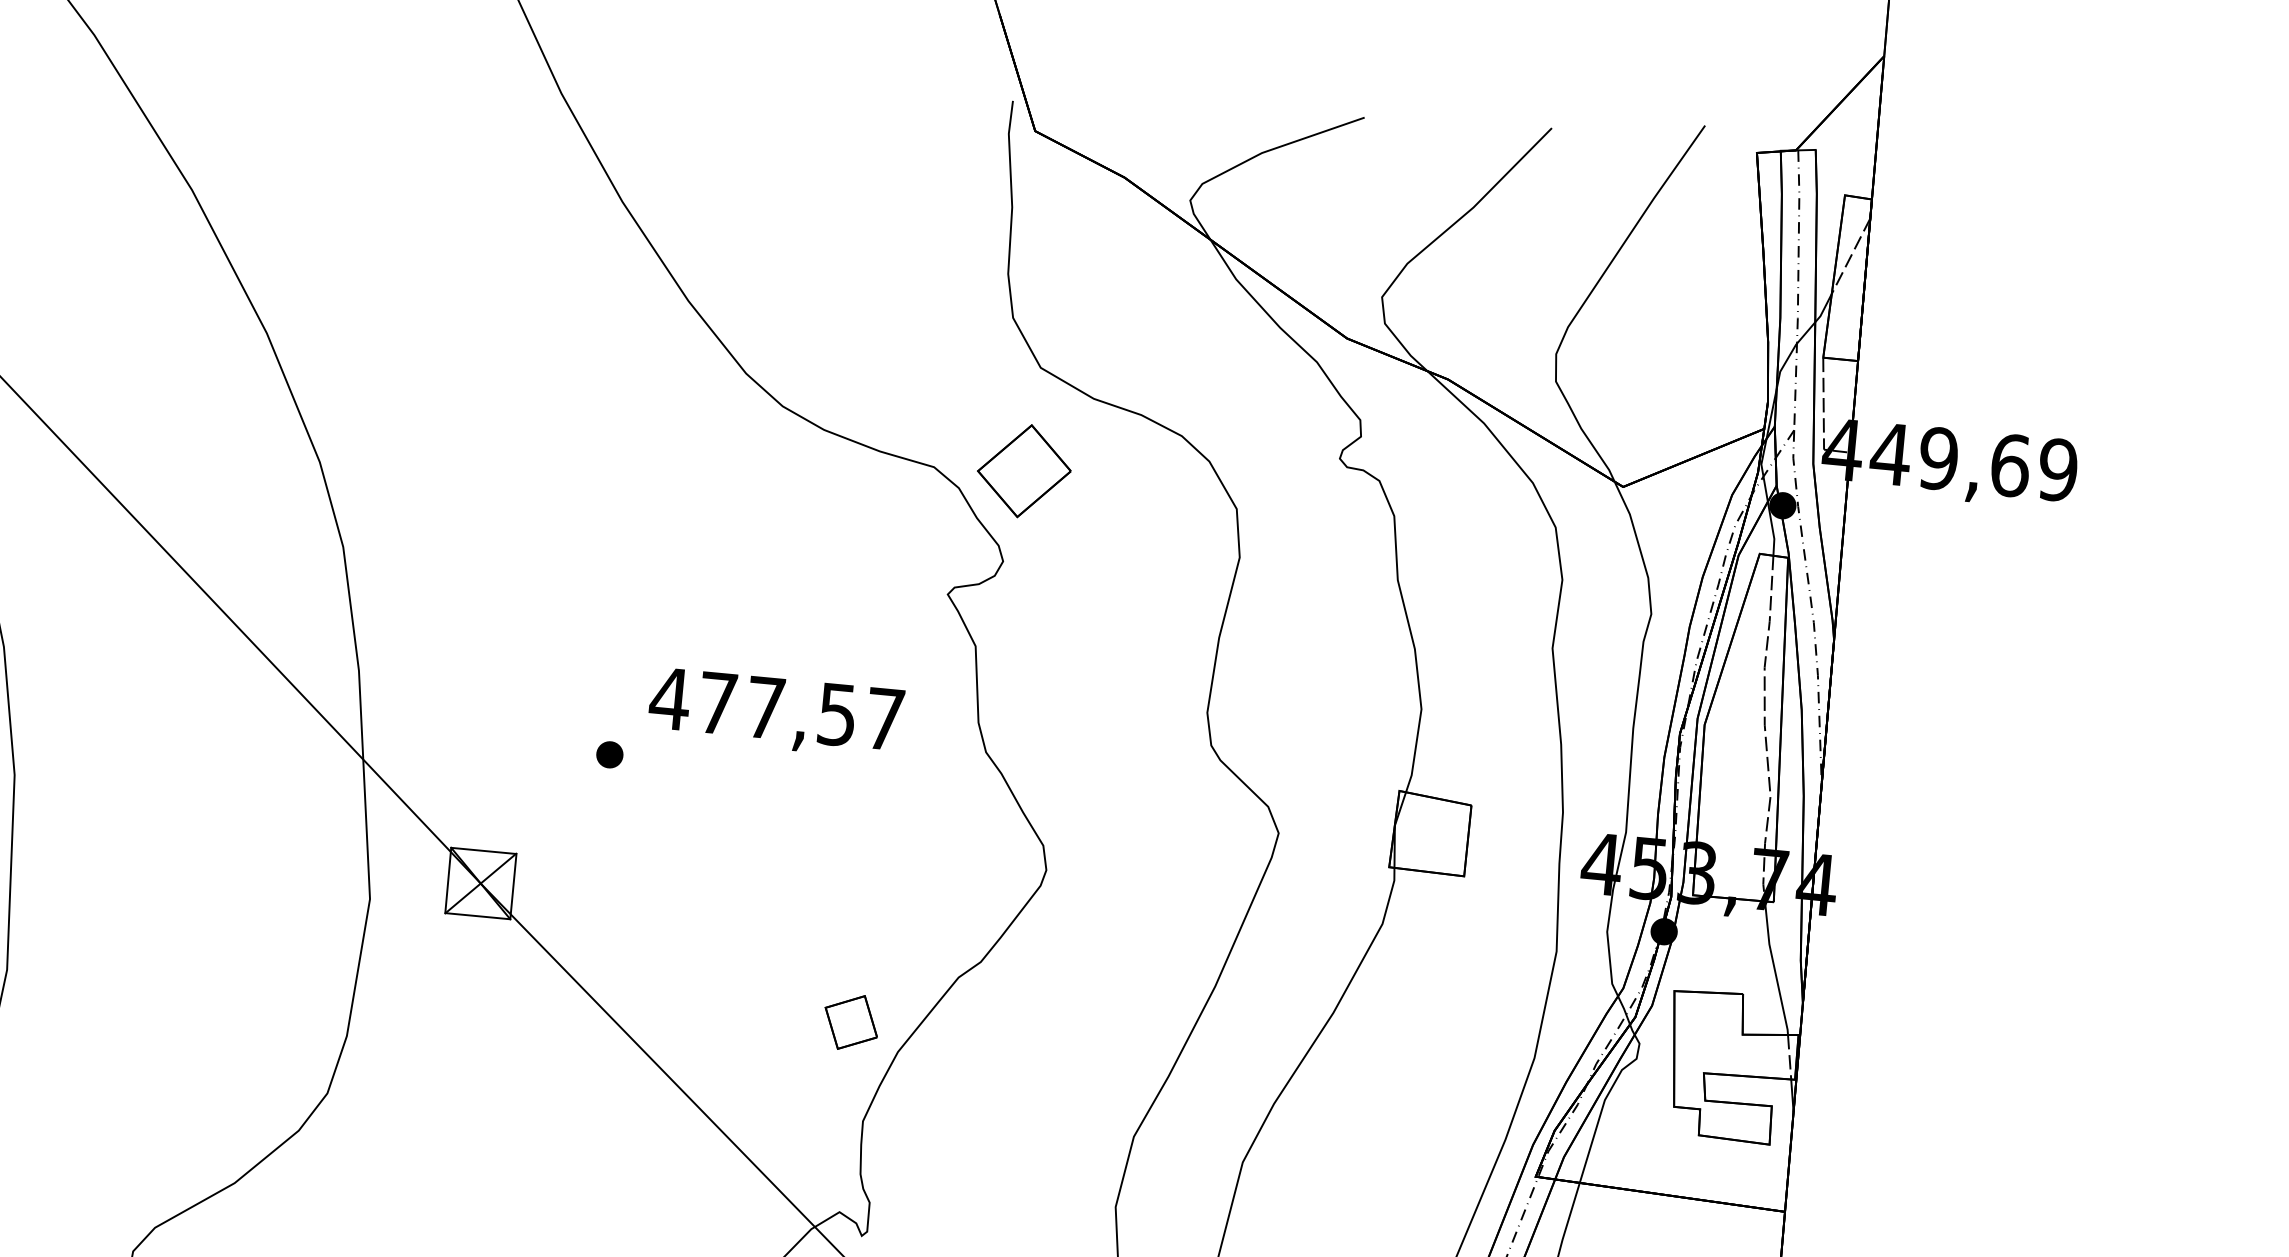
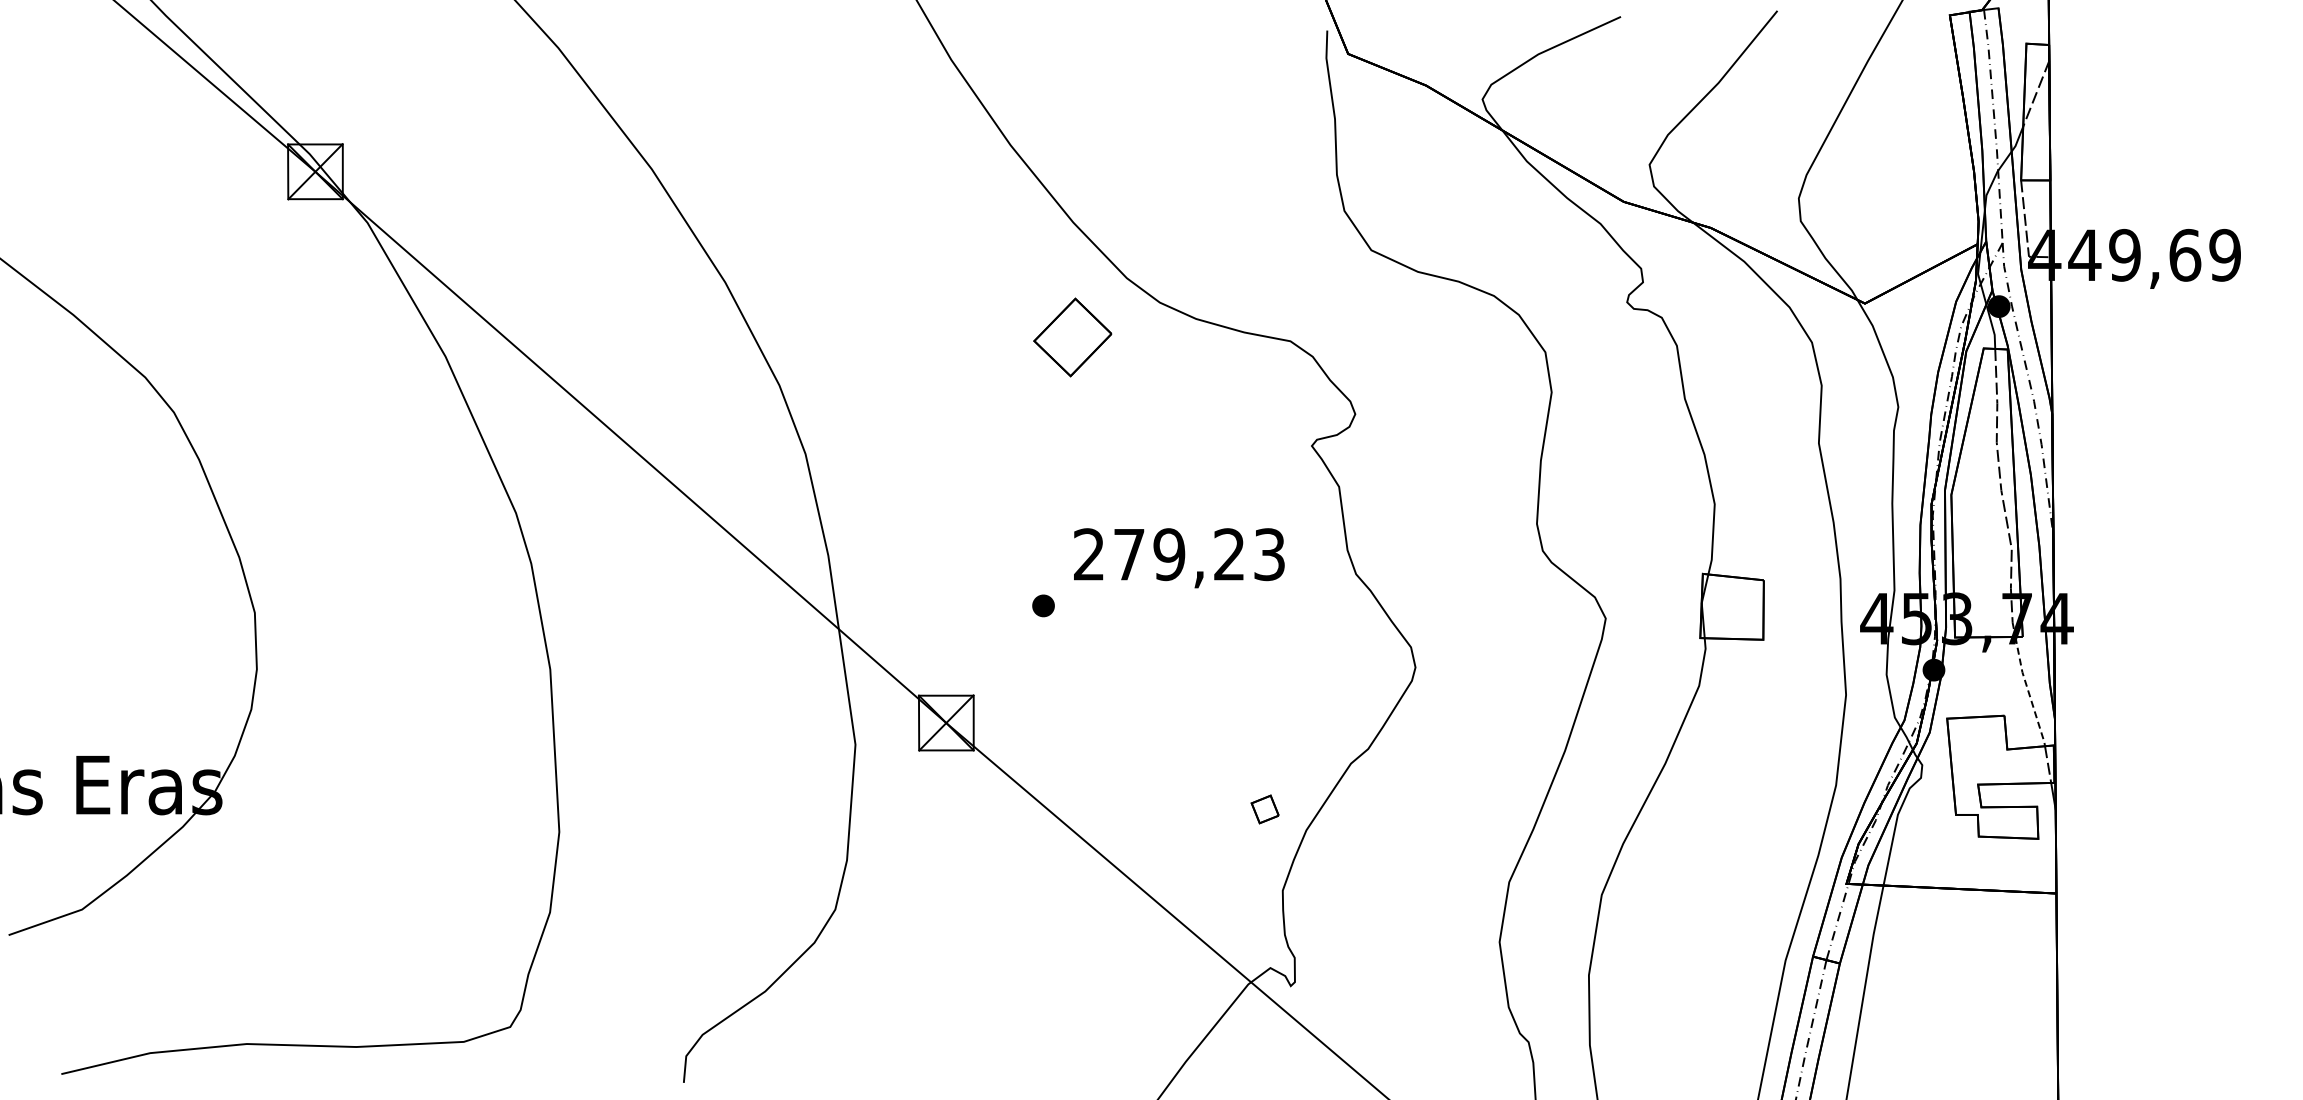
part: (1023, 471) -> (1072, 337), moved
text: (776, 708) -> (1178, 554), 477,57 -> 279,23
line: (1774, 969) -> (2028, 692), solid -> dashed
part: (850, 1022) -> (1264, 809), size x0.6

